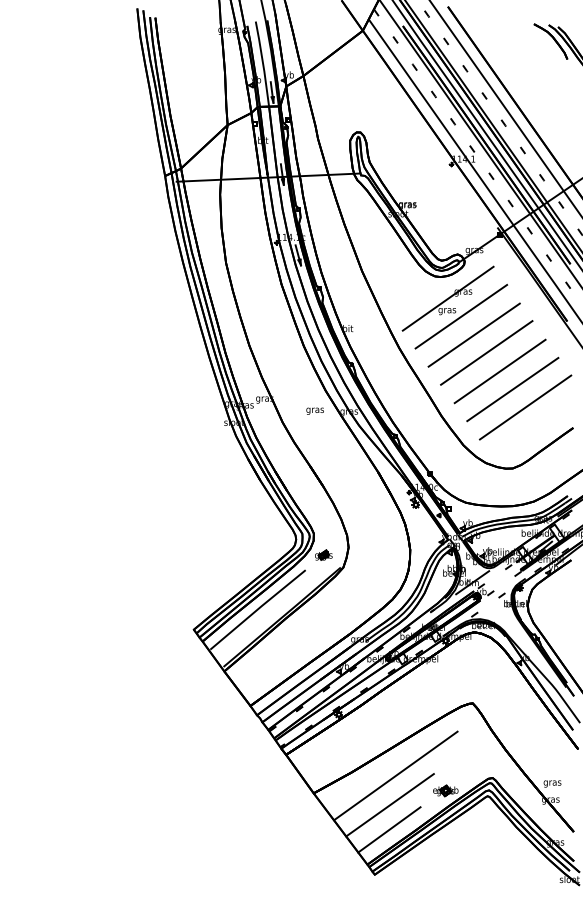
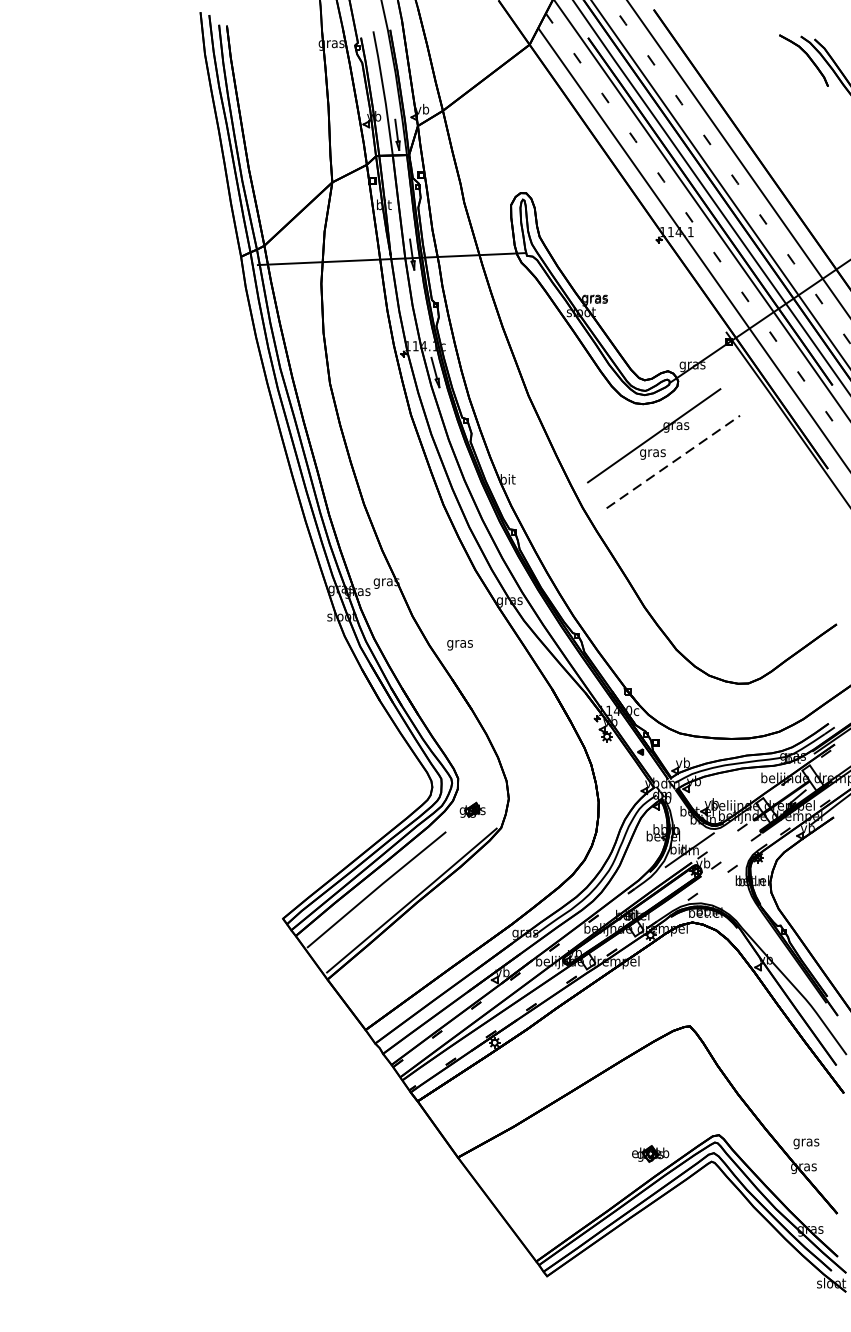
line: (461, 316) -> (673, 461), solid -> dashed
line: (473, 334) -> (691, 487), removed
line: (486, 352) -> (710, 514), removed
line: (499, 371) -> (729, 541), removed
line: (512, 389) -> (747, 568), removed
line: (525, 407) -> (766, 594), removed
text: (314, 410) -> (459, 644), moved
line: (395, 775) -> (577, 1131), removed
line: (389, 805) -> (568, 1175), removed
line: (389, 829) -> (568, 1210), removed

